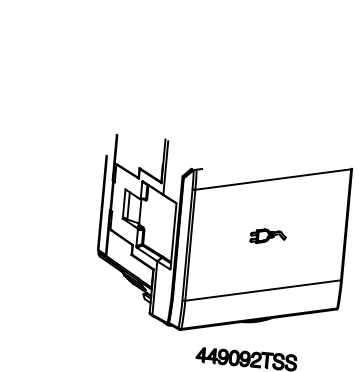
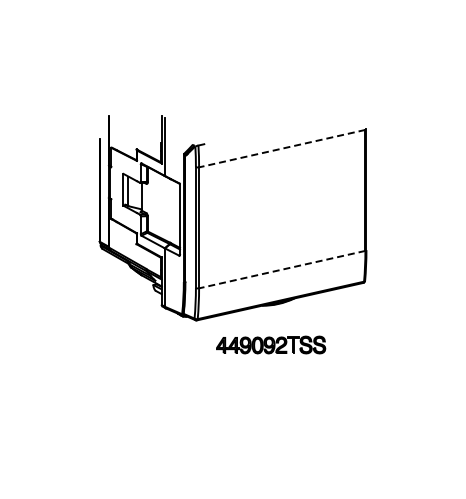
line: (272, 179) -> (281, 148), solid -> dashed
part: (268, 236) -> (282, 210), removed
line: (262, 290) -> (281, 269), solid -> dashed

